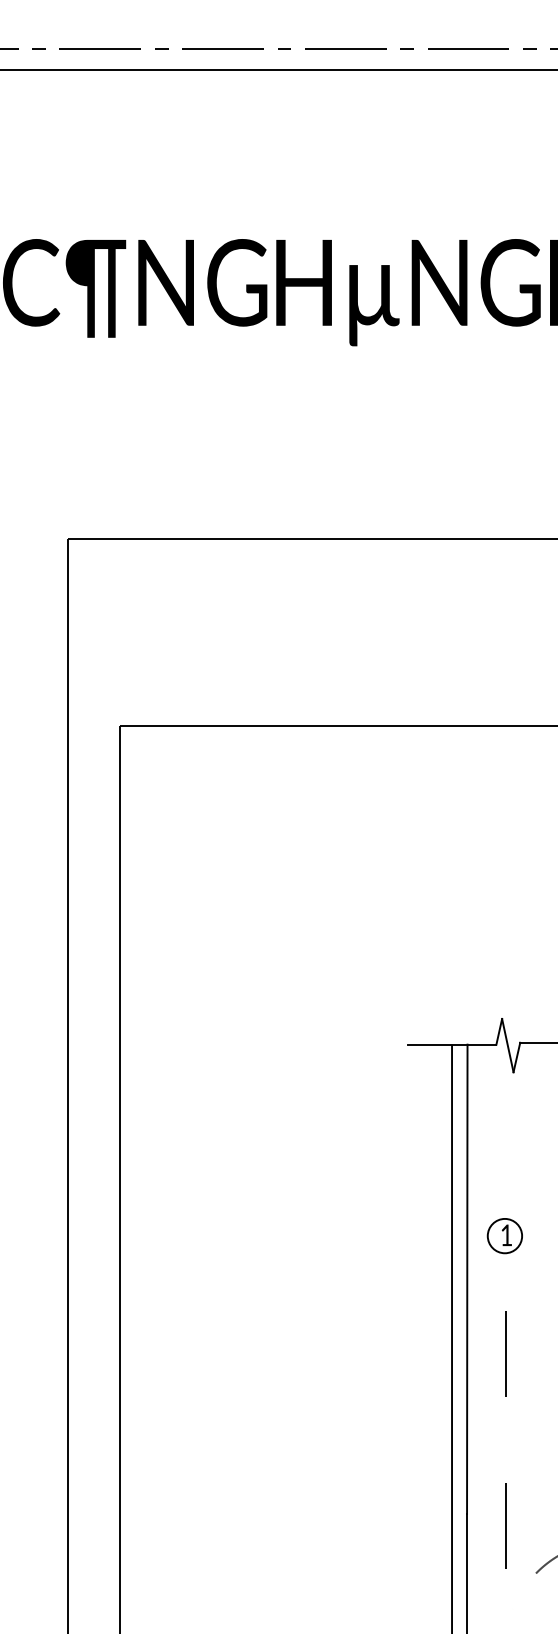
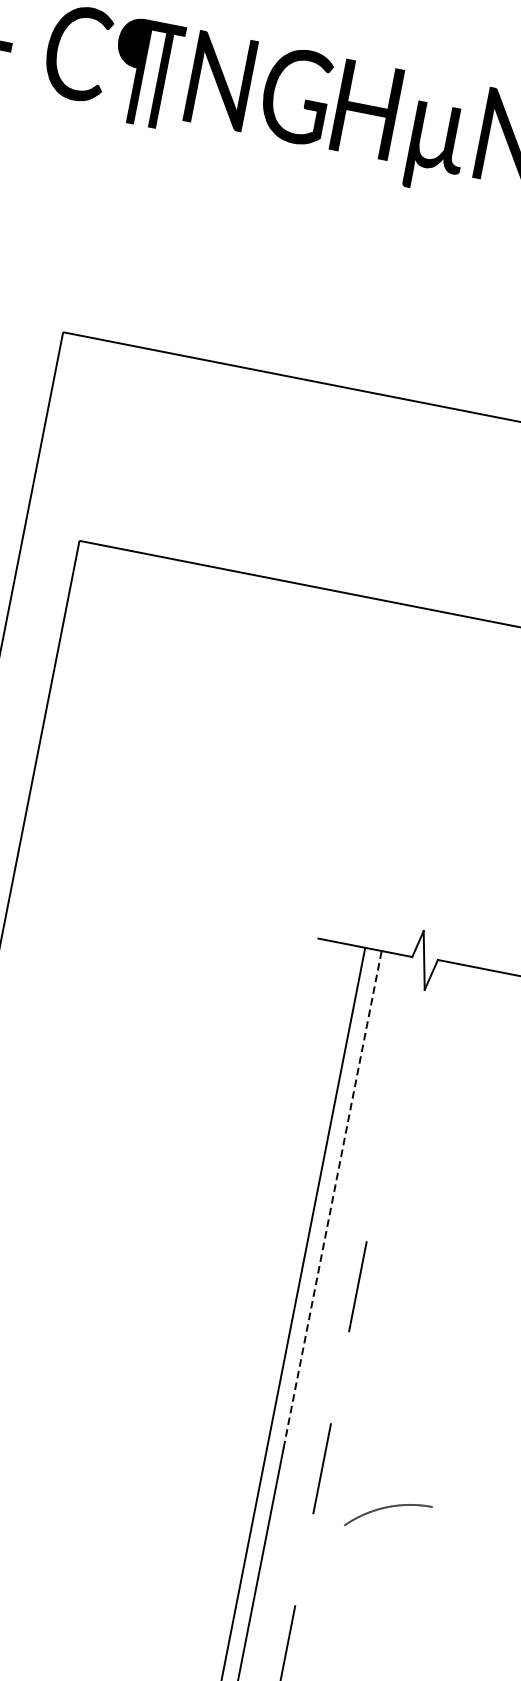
part: (504, 1236) -> (380, 1161), removed
line: (467, 1279) -> (332, 1199), solid -> dashed

